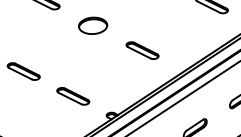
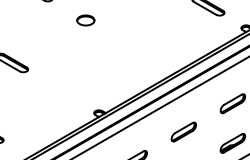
part: (92, 25) -> (85, 20), size x0.6
part: (142, 50) -> (134, 48), removed
part: (73, 96) -> (61, 91), removed

